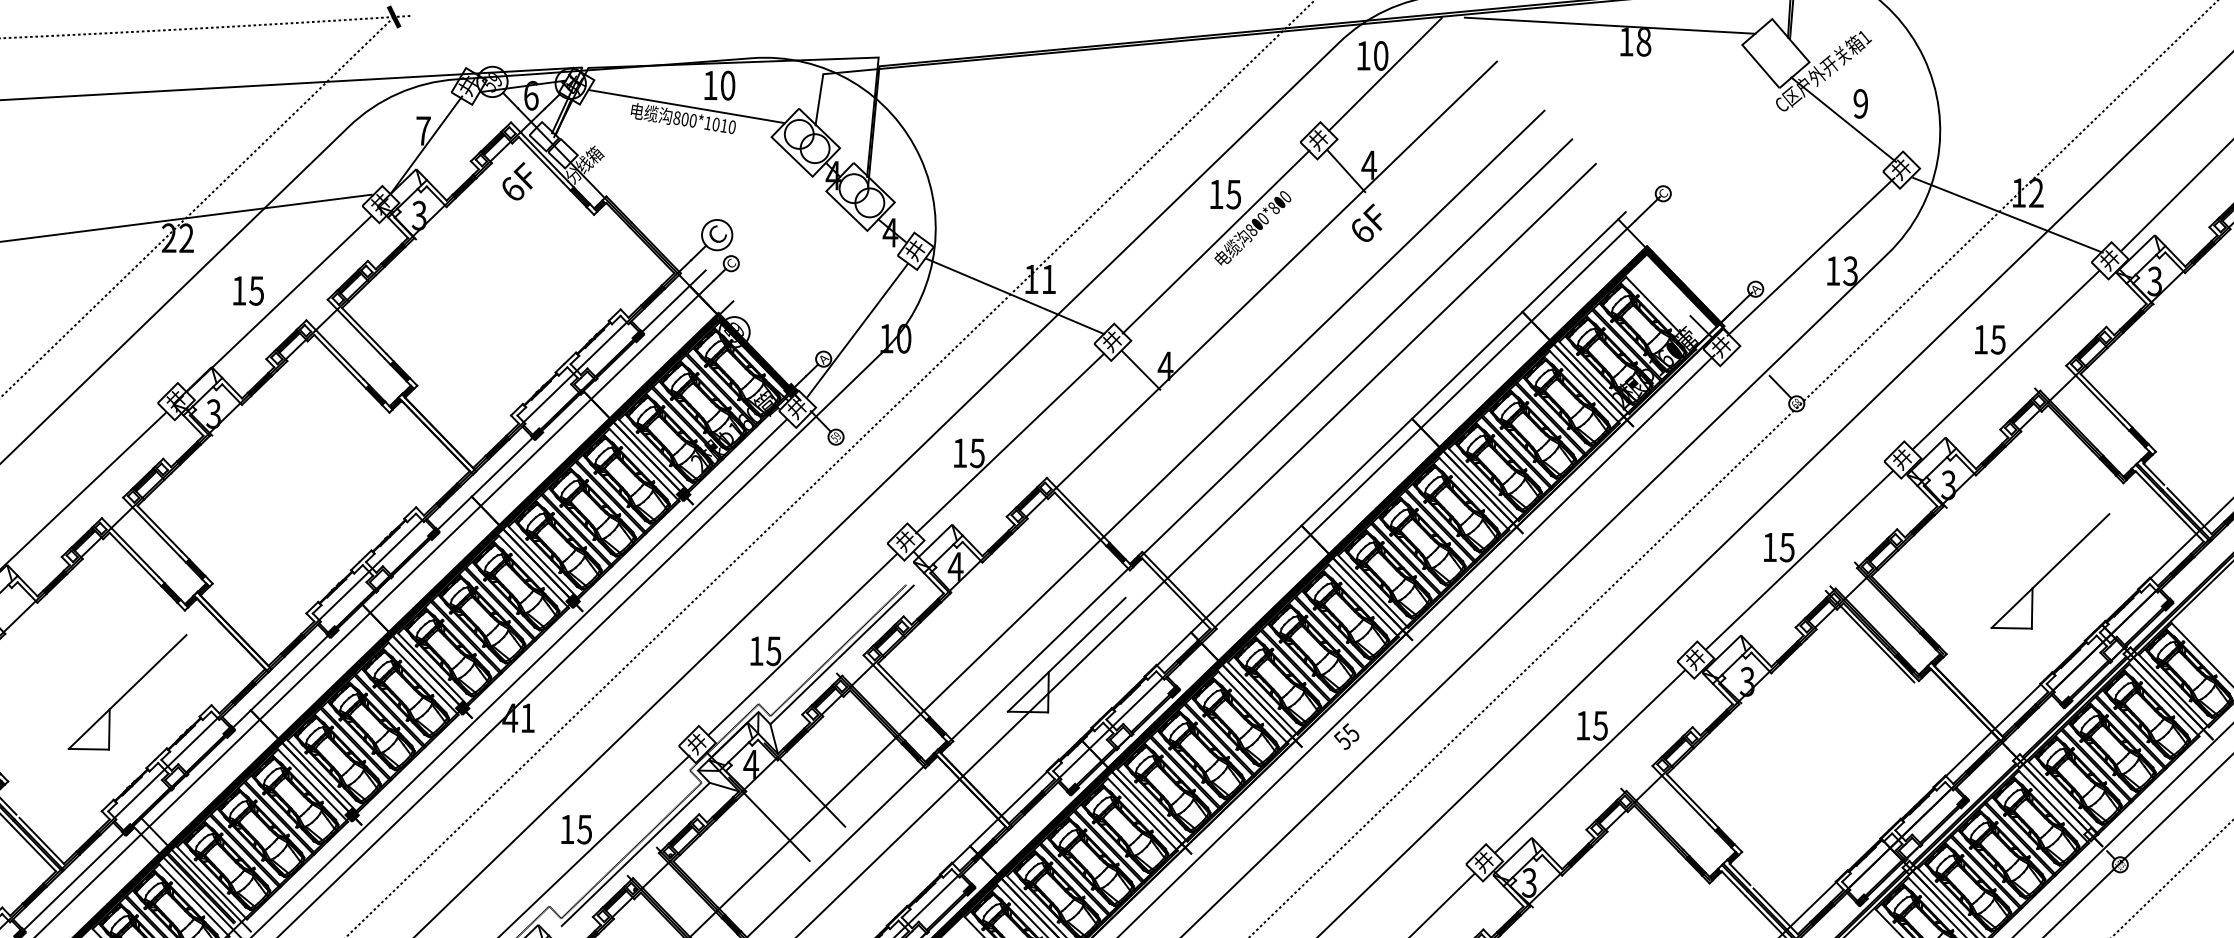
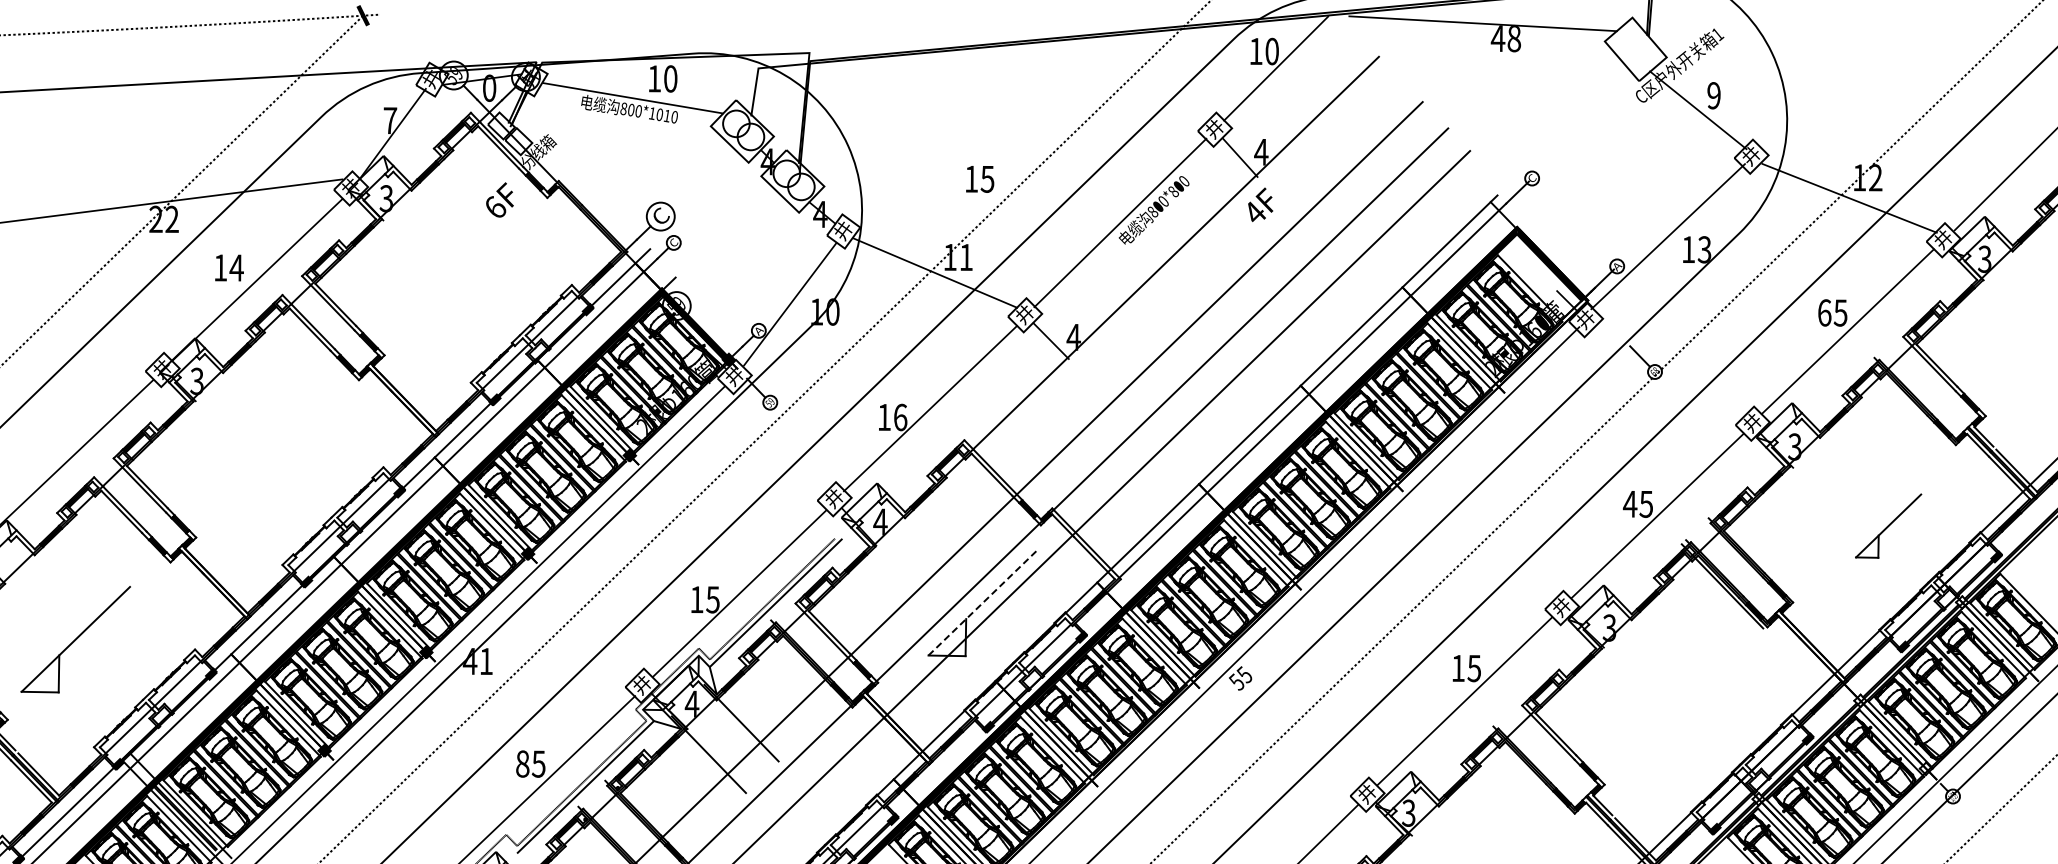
text: (1625, 41) -> (1497, 38), 18 -> 48
text: (531, 94) -> (489, 87), 6 -> 0
text: (517, 180) -> (499, 199), moved
text: (1226, 194) -> (980, 179), moved
text: (1362, 229) -> (1255, 211), 6F -> 4F
text: (256, 290) -> (236, 267), 15 -> 14
text: (1980, 339) -> (1824, 312), 15 -> 65
text: (977, 453) -> (900, 417), 15 -> 16
text: (1769, 547) -> (1629, 504), 15 -> 45
part: (2050, 570) -> (1888, 525), size x0.6
line: (1067, 654) -> (983, 602), solid -> dashed
part: (127, 692) -> (75, 639), moved
text: (567, 828) -> (522, 763), 15 -> 85

